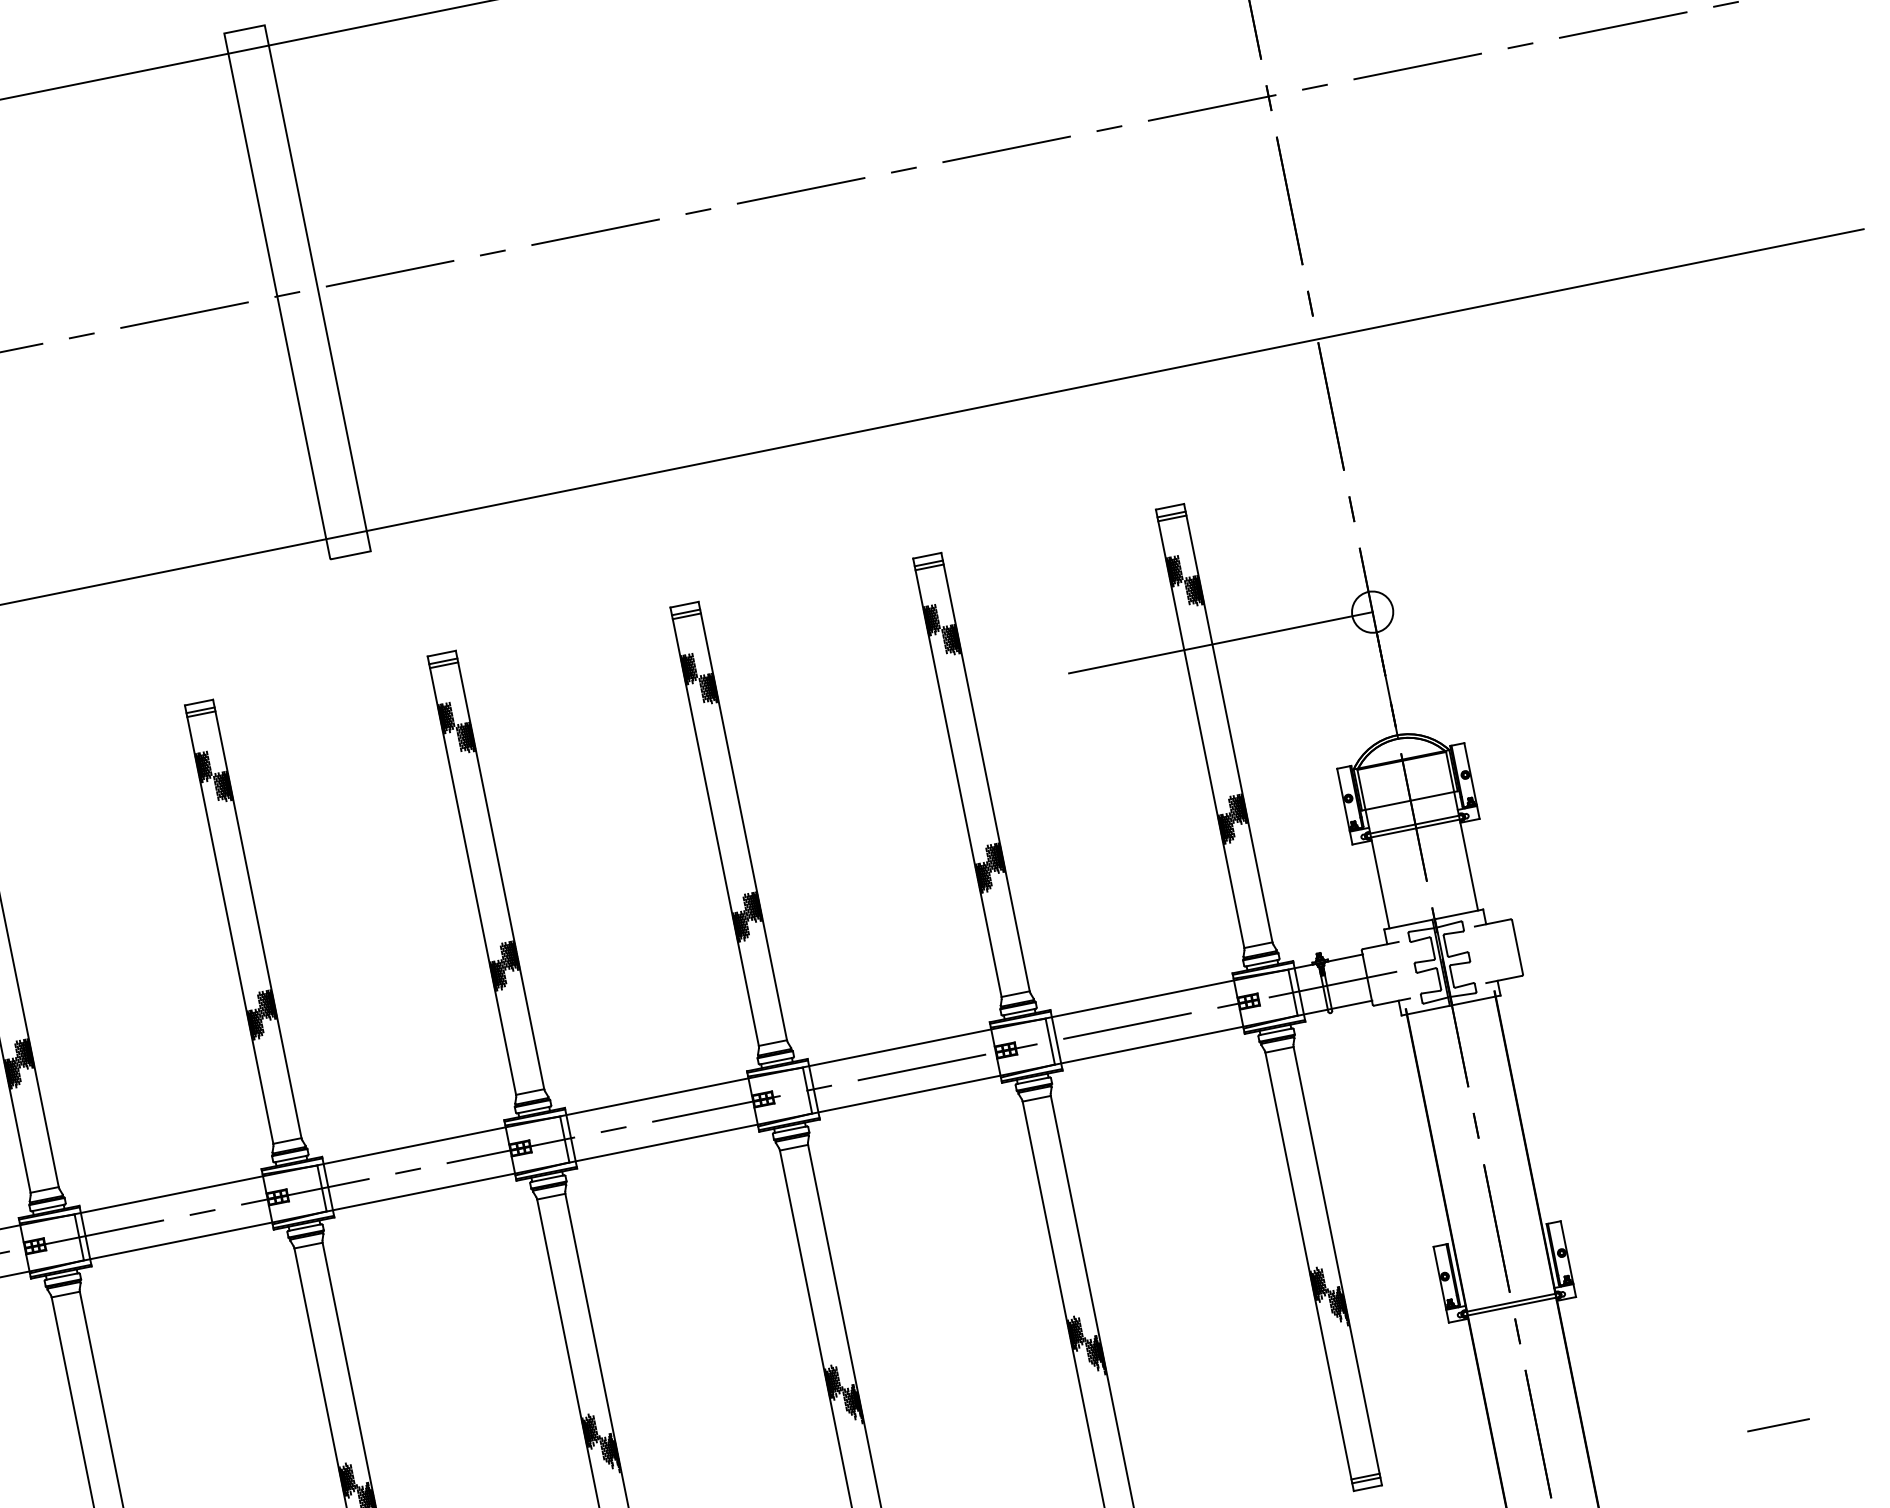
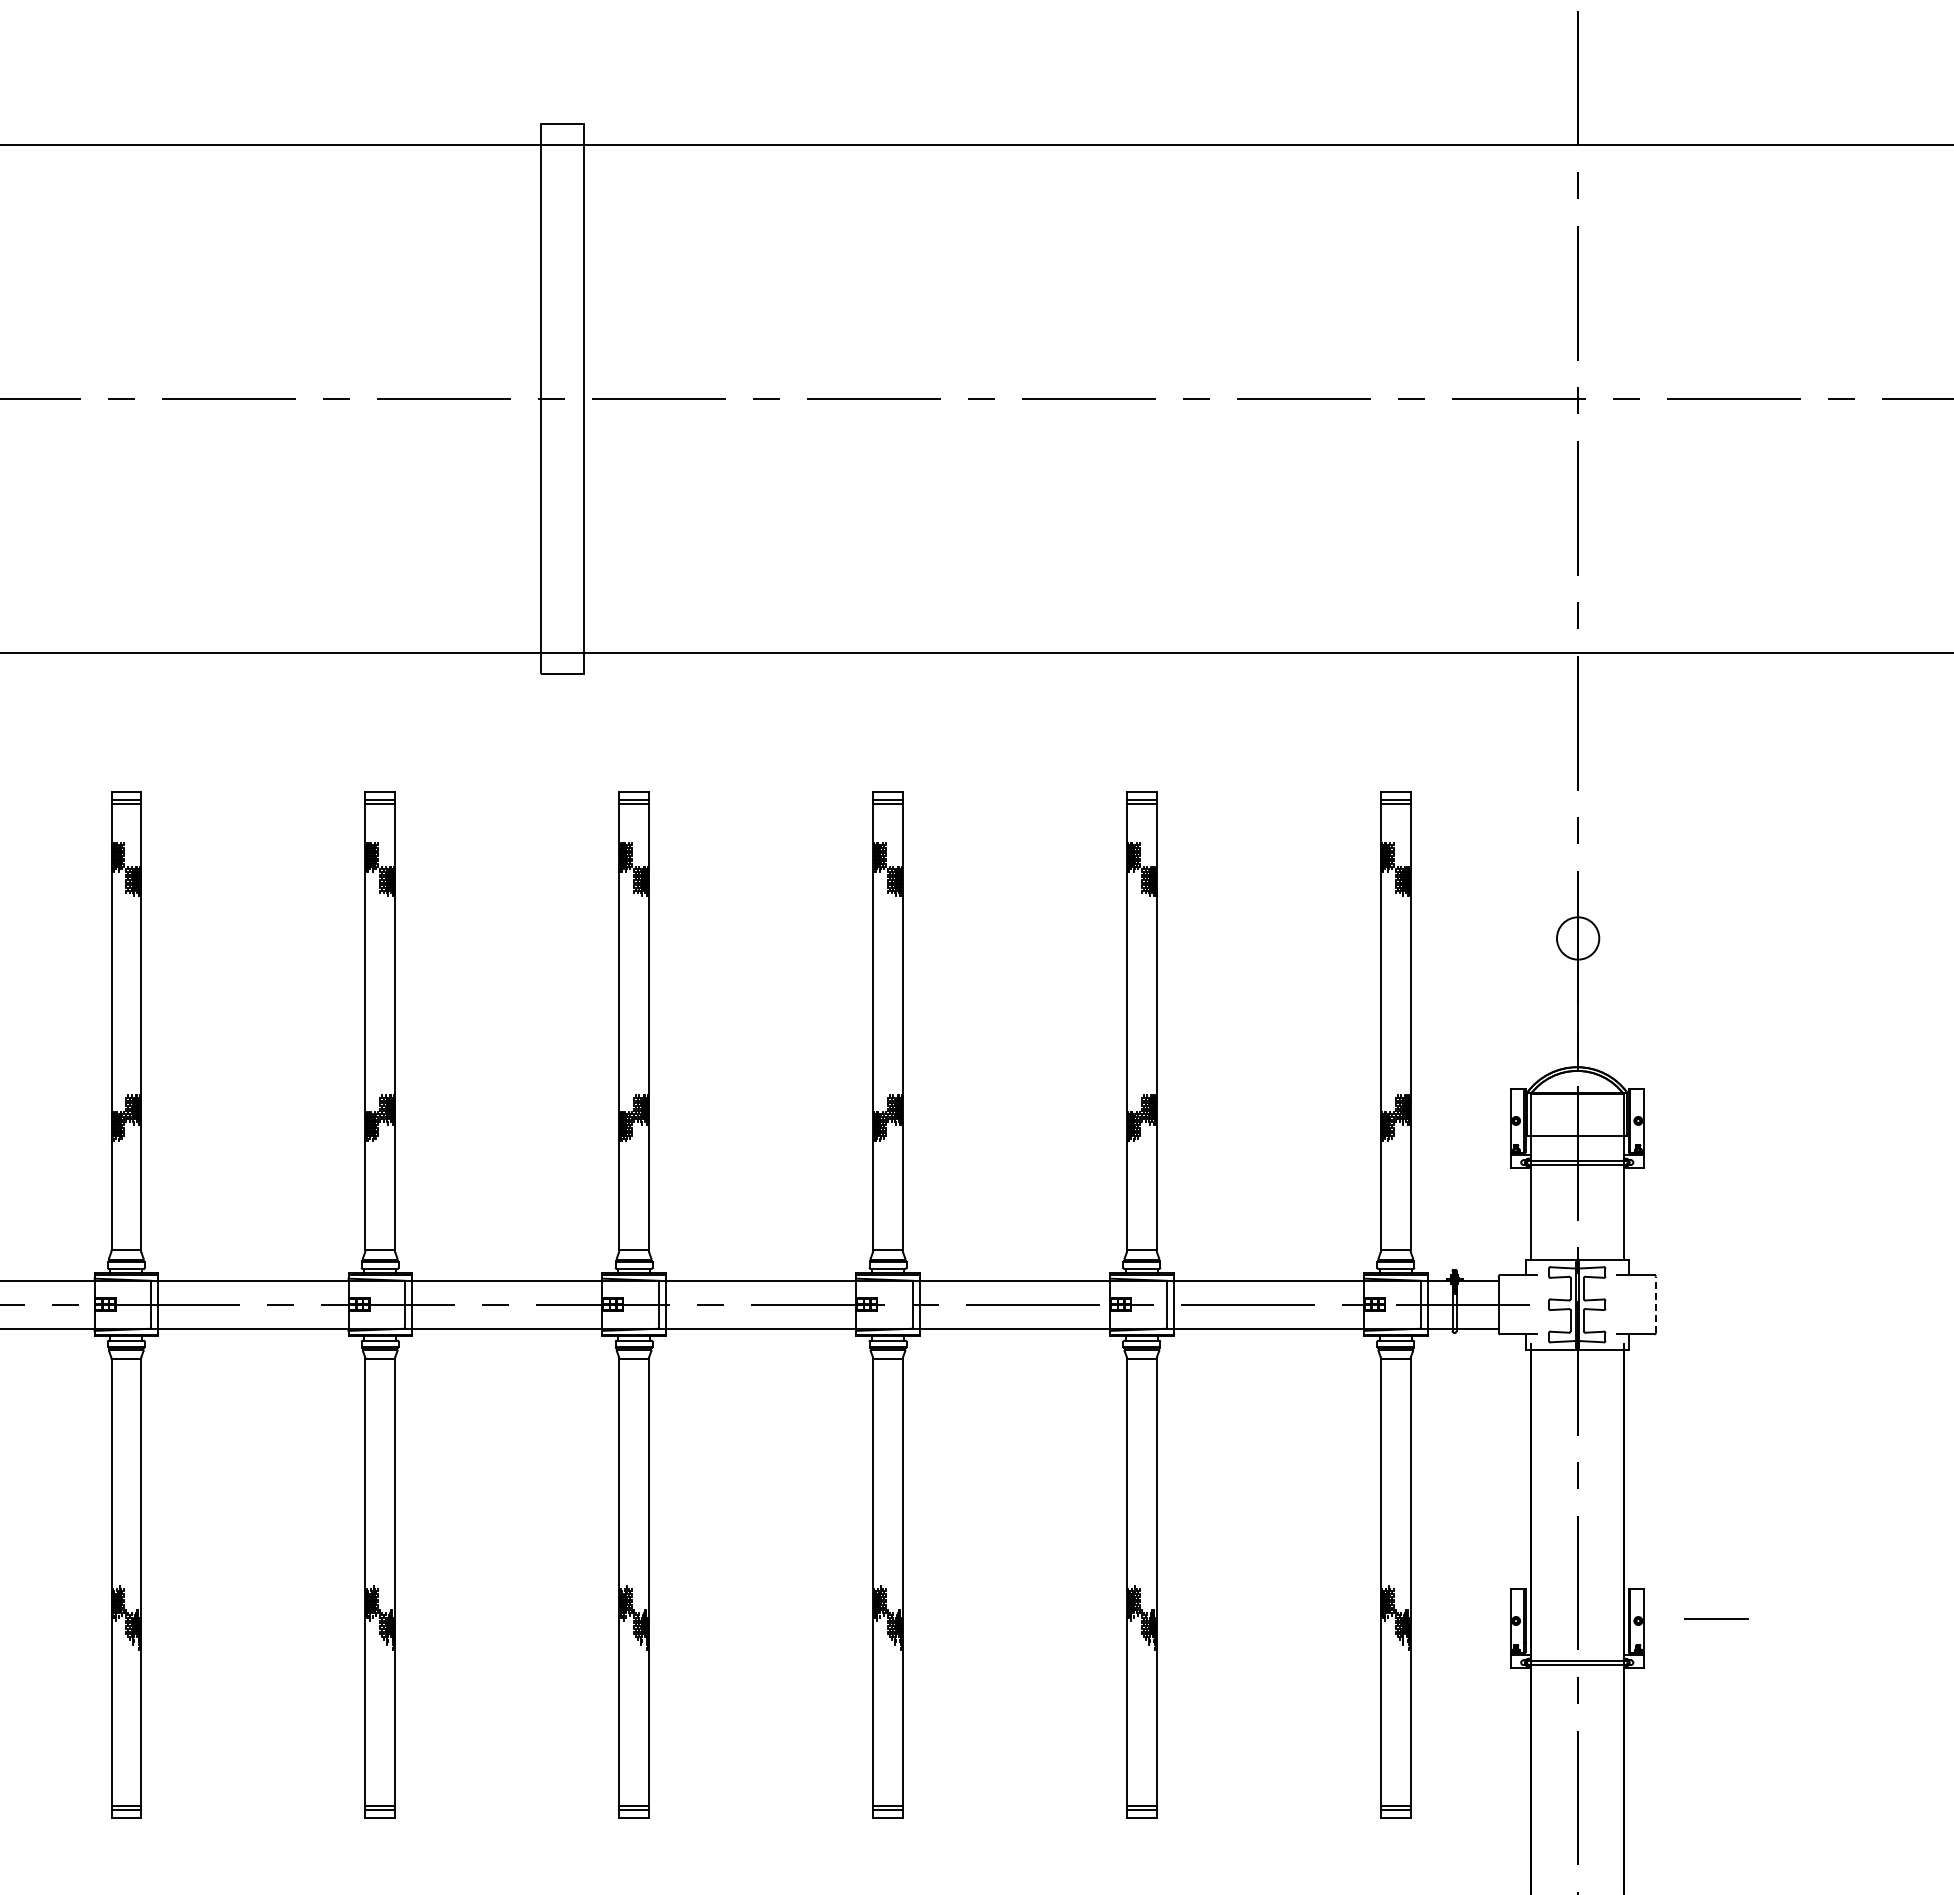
line: (1220, 642) -> (1419, 938), removed
line: (1517, 947) -> (1655, 1304), solid -> dashed
line: (1778, 1424) -> (1716, 1618), moved

